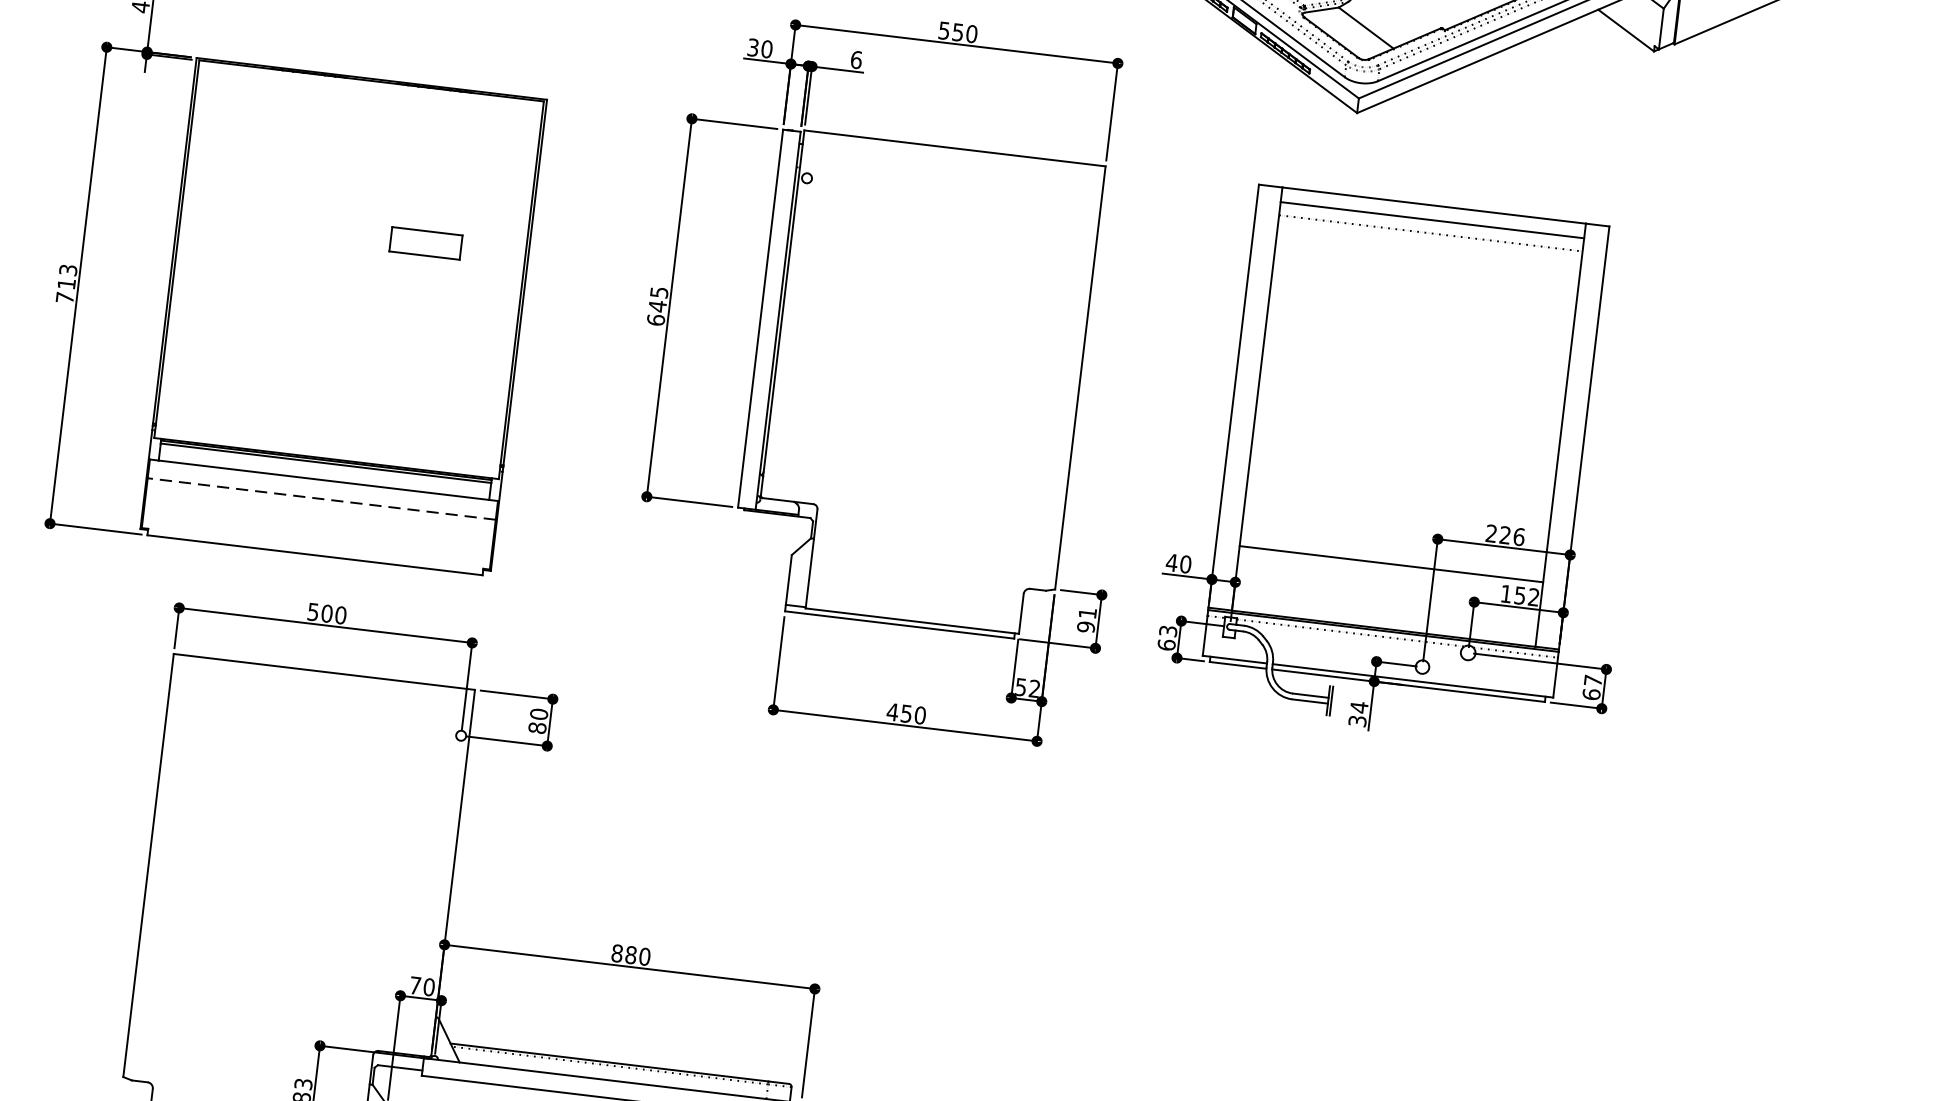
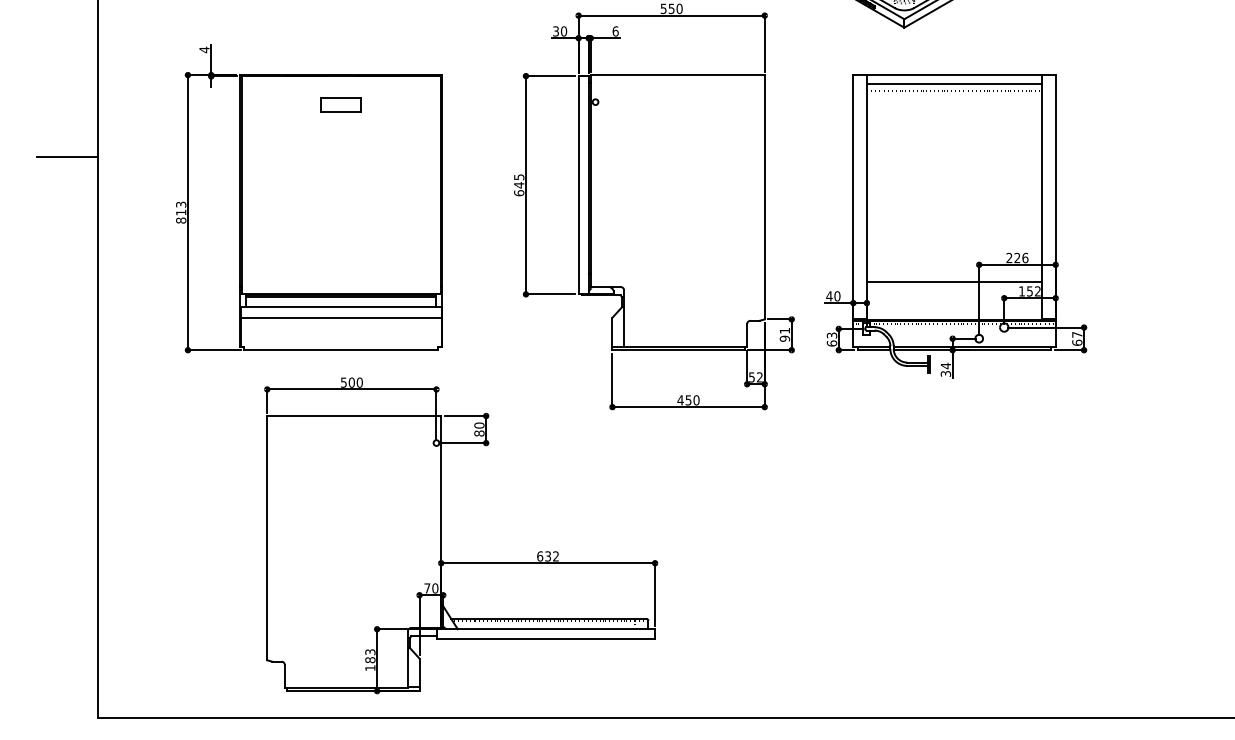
part: (425, 242) -> (340, 104), moved
text: (65, 297) -> (181, 220), 713 -> 813
line: (322, 498) -> (341, 317), dashed -> solid
text: (631, 955) -> (548, 556), 880 -> 632

